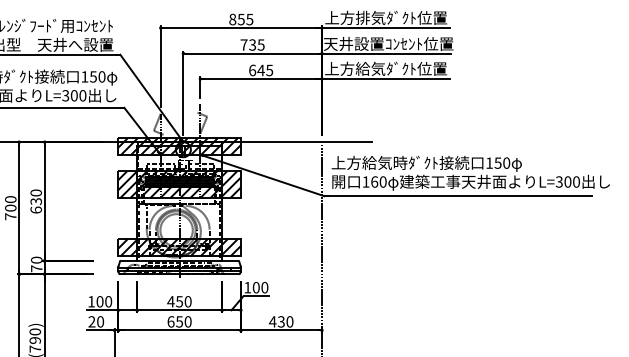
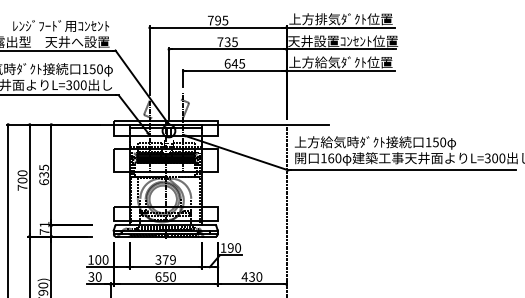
text: (236, 19) -> (214, 20), 855 -> 795
hatch: (179, 146) -> (165, 128), removed
hatch: (179, 184) -> (165, 160), removed
text: (35, 192) -> (43, 167), 630 -> 635
hatch: (179, 247) -> (165, 213), removed
text: (36, 259) -> (44, 224), 70 -> 71
text: (255, 287) -> (230, 247), 100 -> 190
text: (179, 301) -> (165, 259), 450 -> 379
text: (91, 321) -> (91, 276), 20 -> 30

